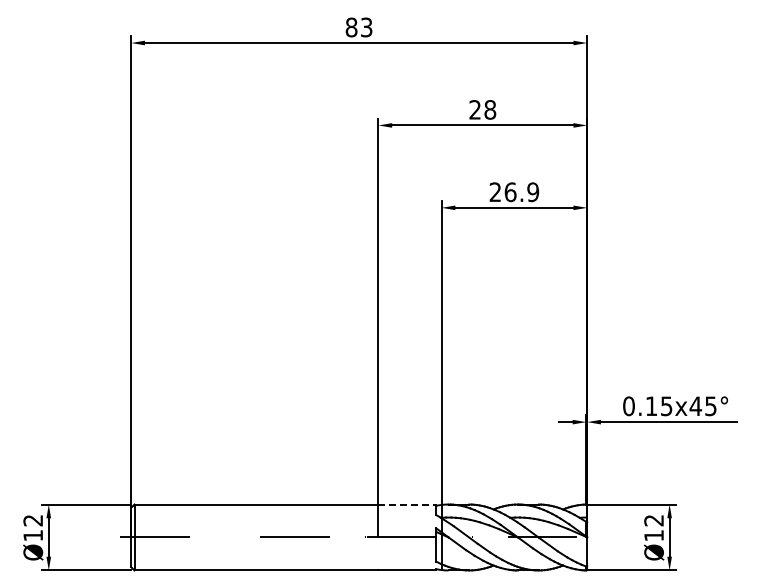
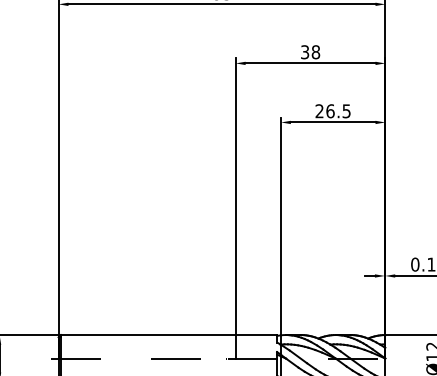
text: (474, 109) -> (304, 51), 28 -> 38
text: (533, 191) -> (346, 110), 26.9 -> 26.5
line: (407, 504) -> (256, 335), dashed -> solid

